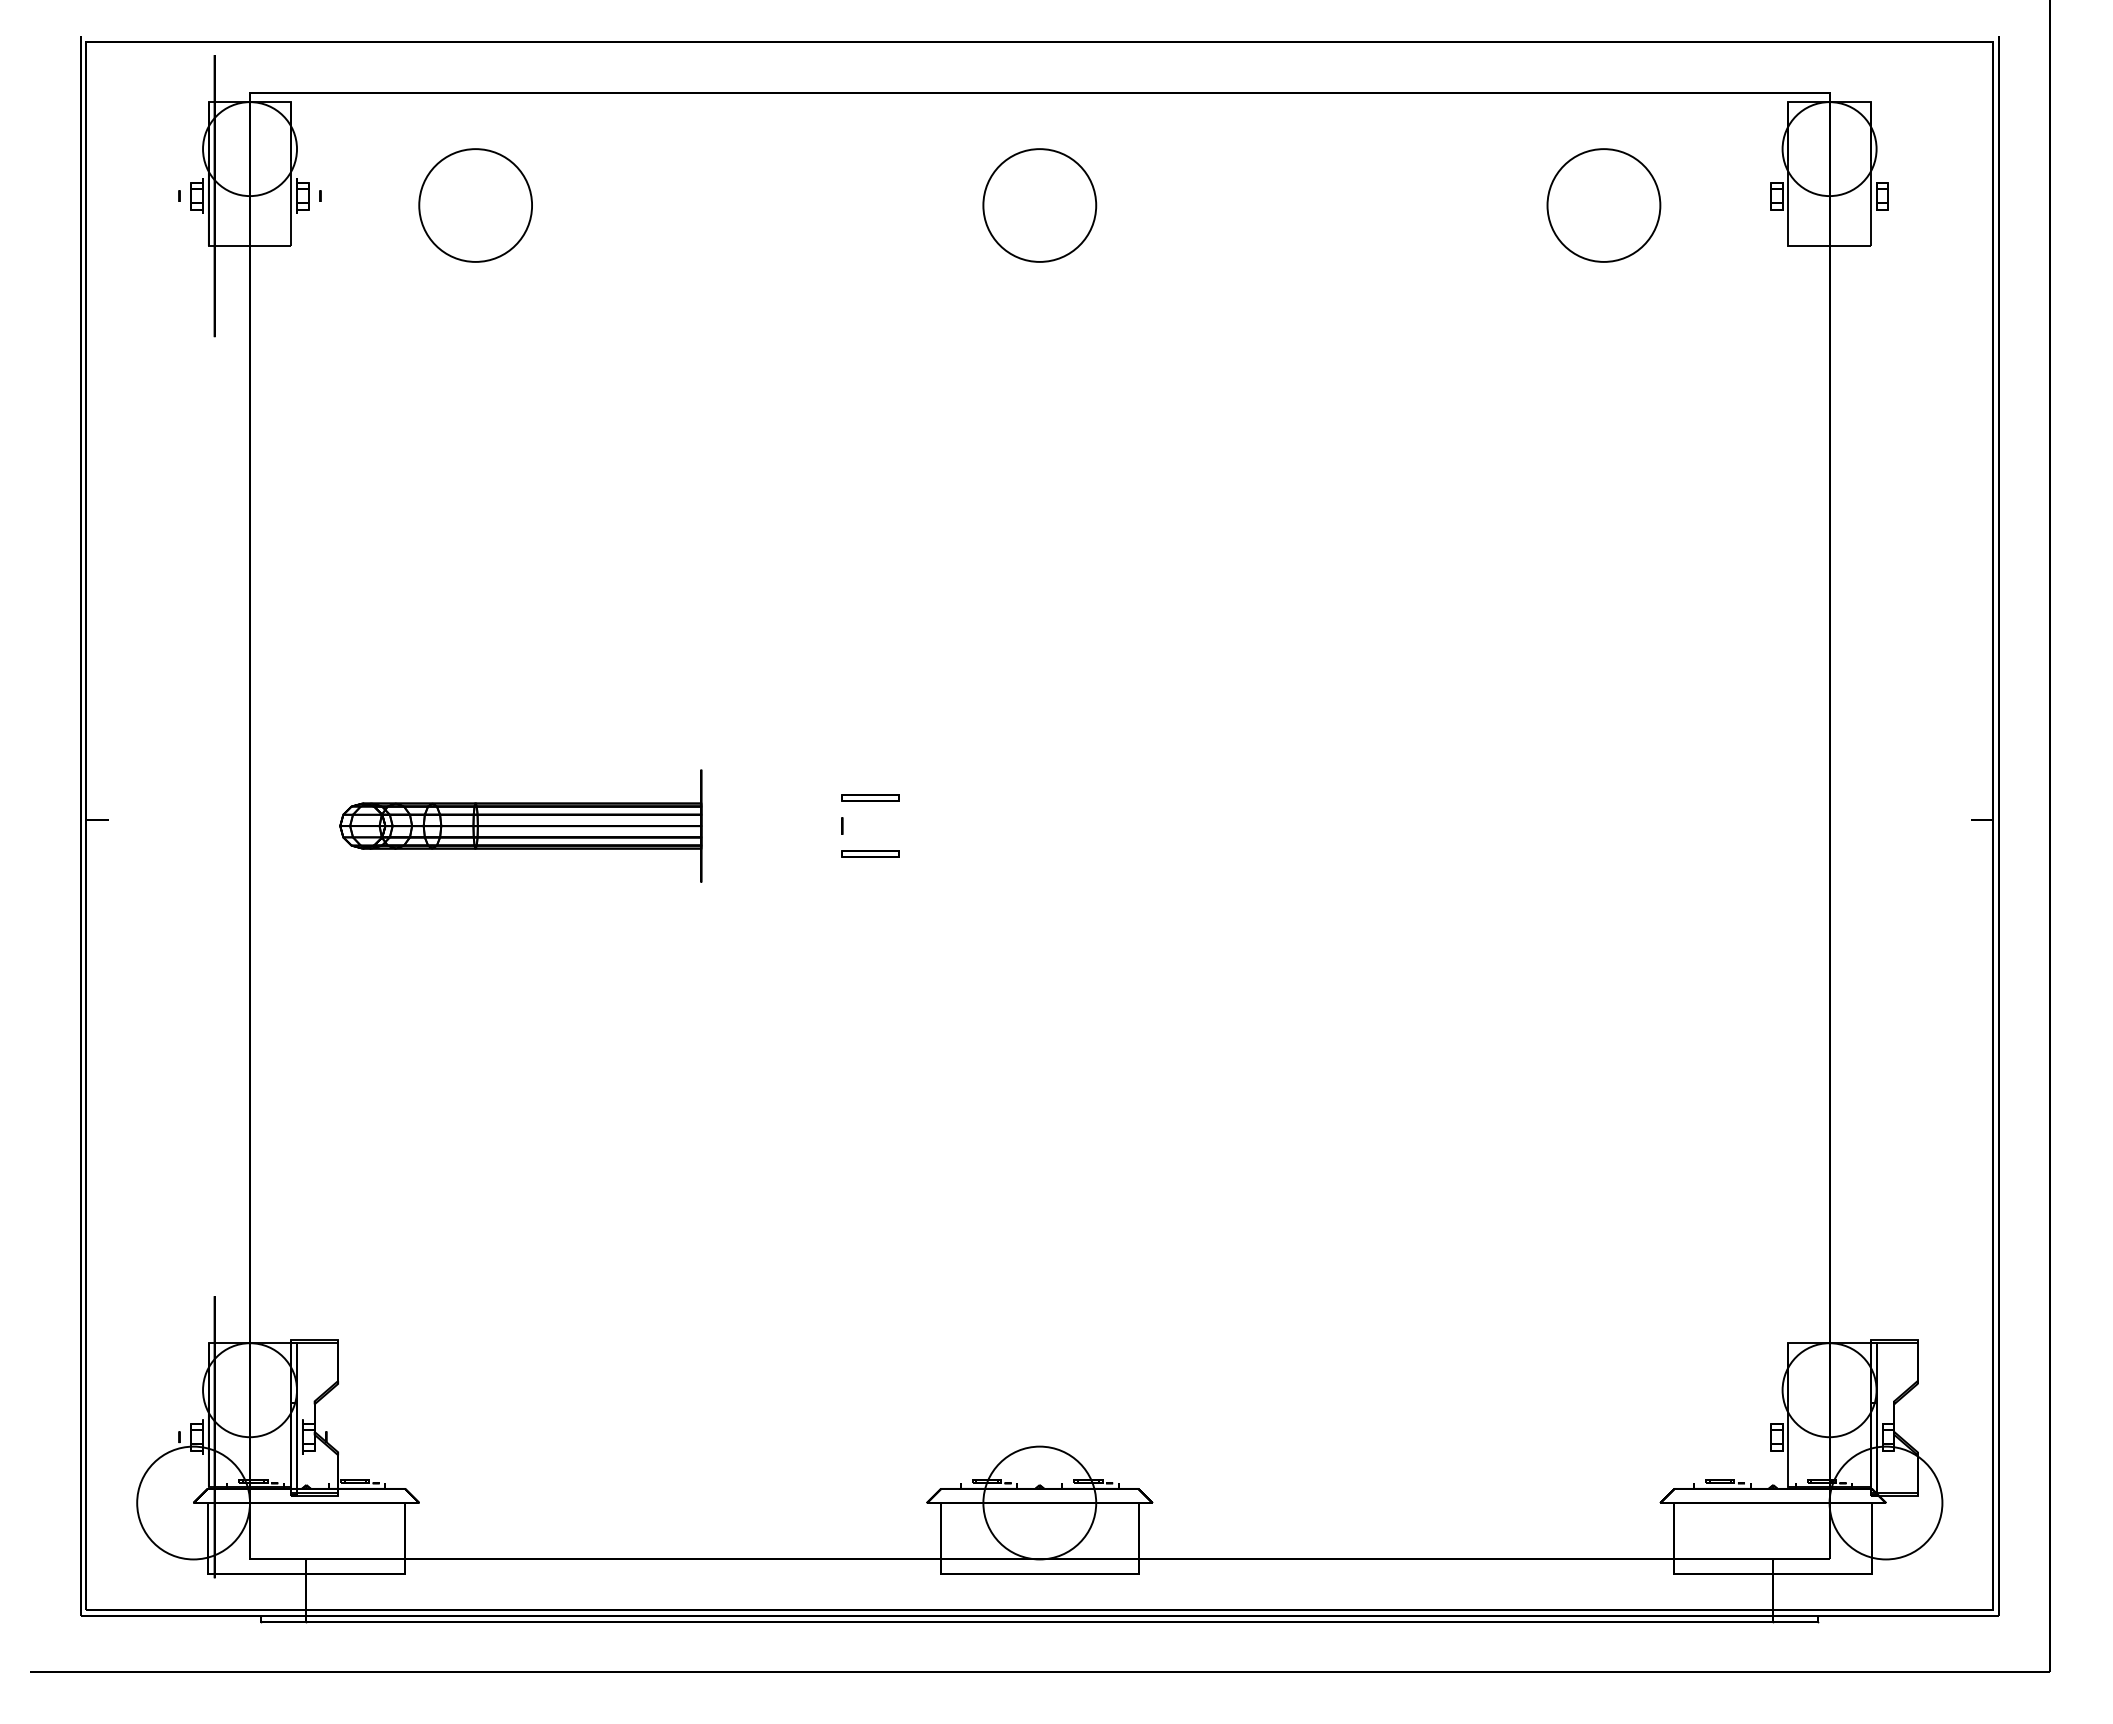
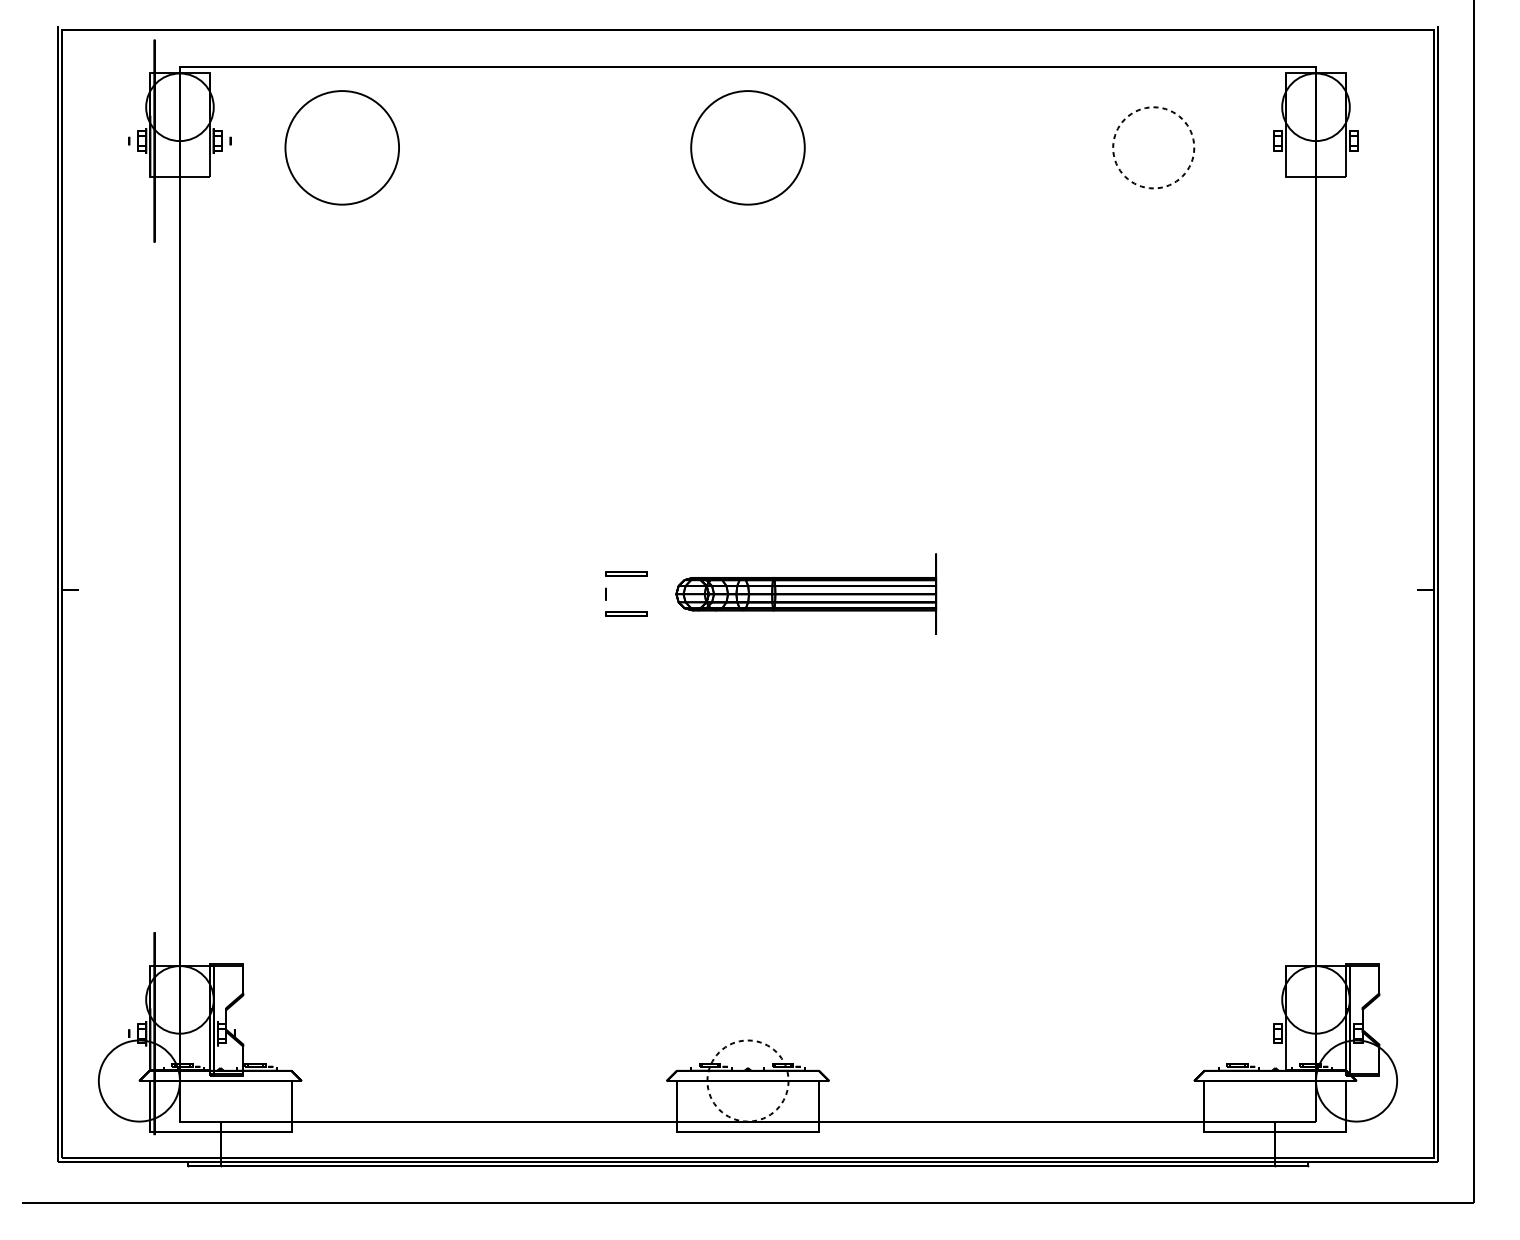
circle: (475, 205) -> (342, 147), size x1.4
circle: (1039, 205) -> (747, 147), size x1.4
circle: (1603, 205) -> (1153, 147), solid -> dashed
part: (520, 825) -> (806, 593), moved
circle: (1039, 1502) -> (747, 1080), solid -> dashed

